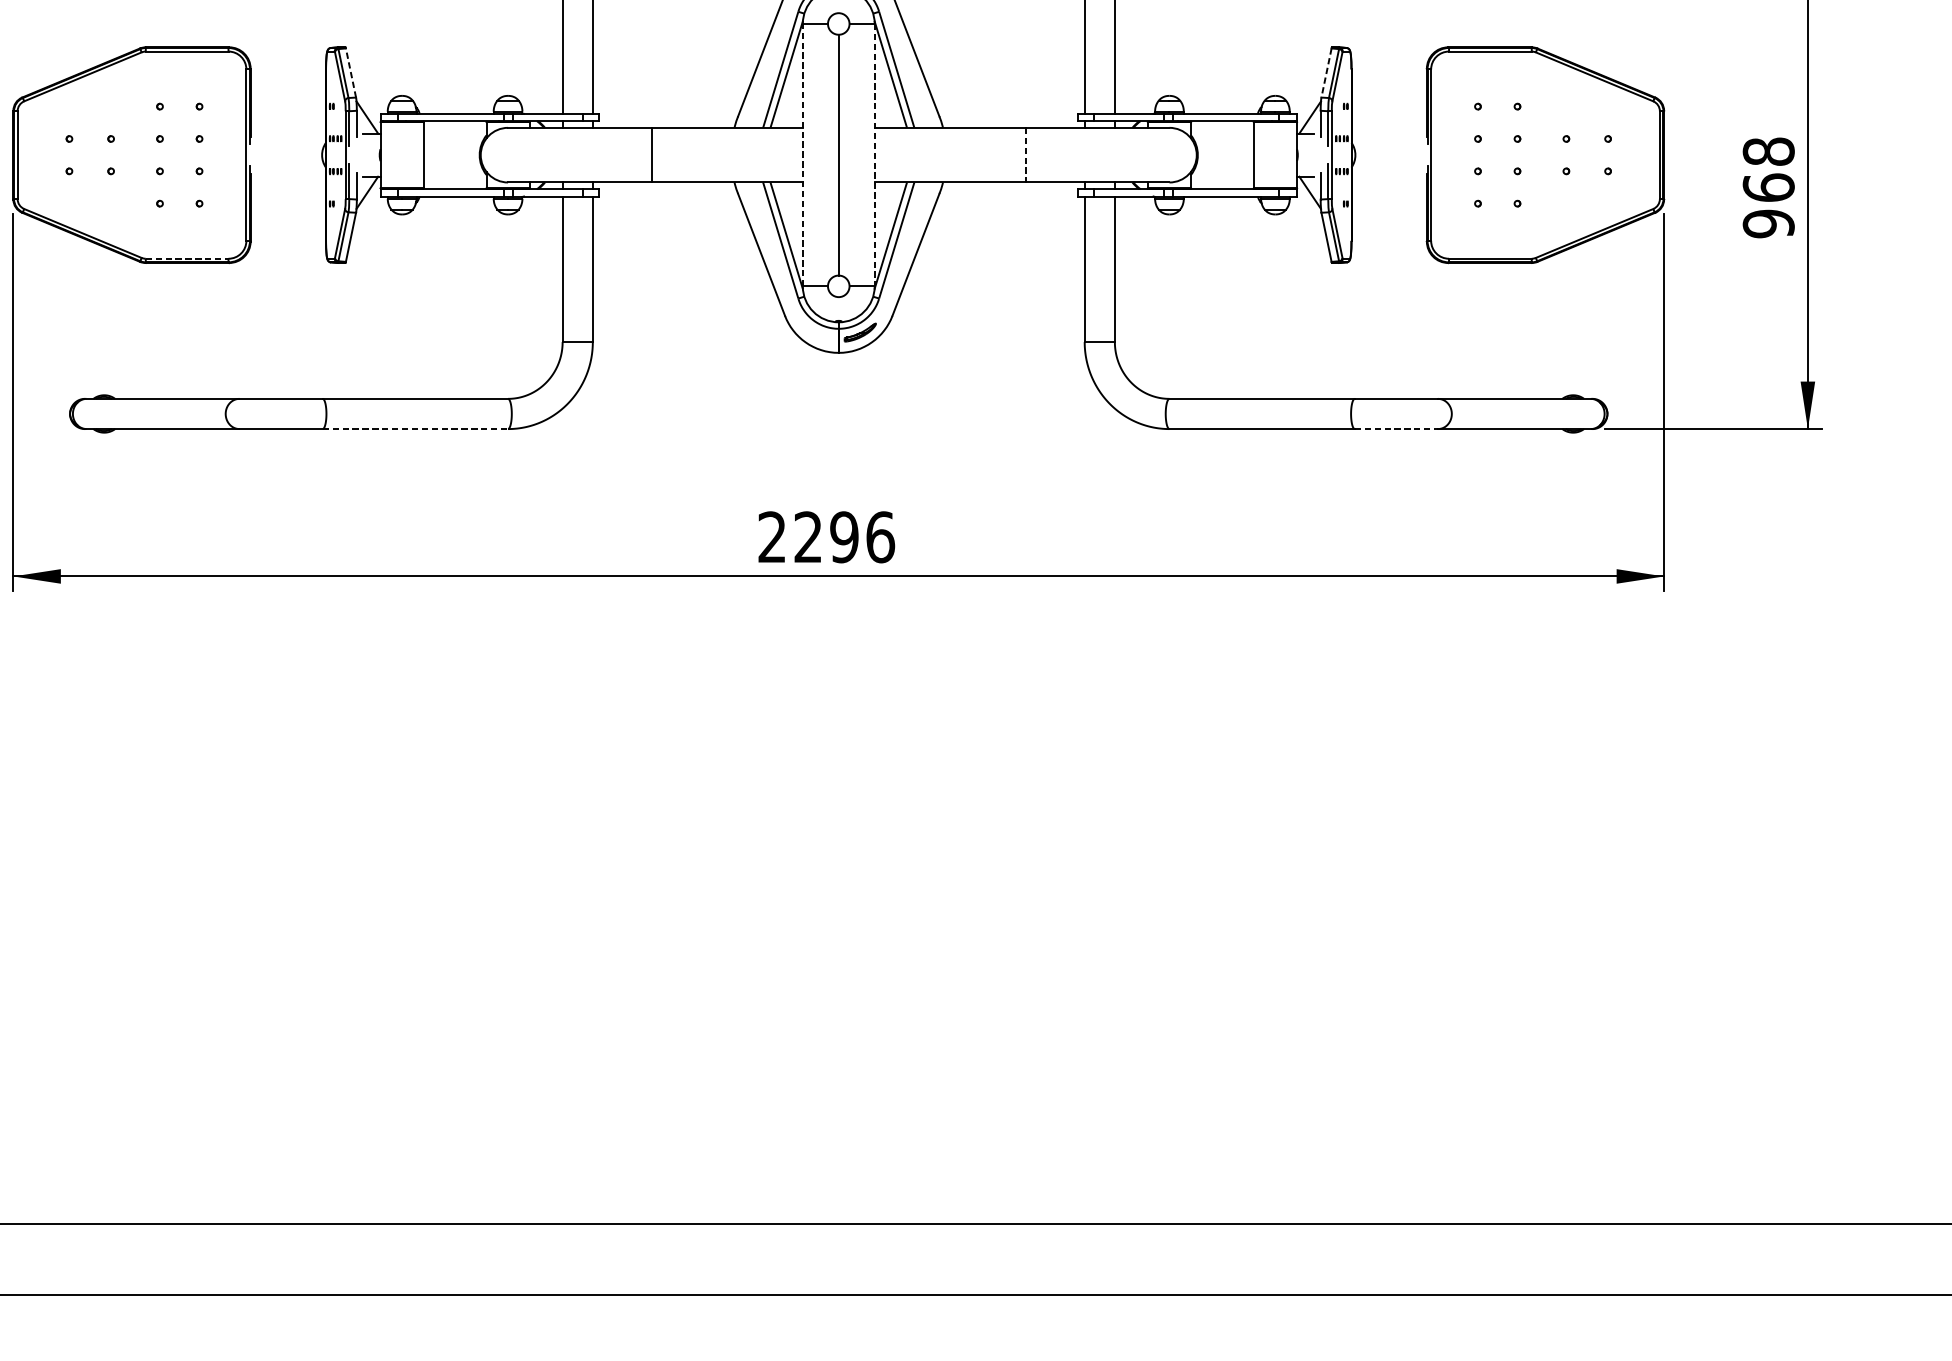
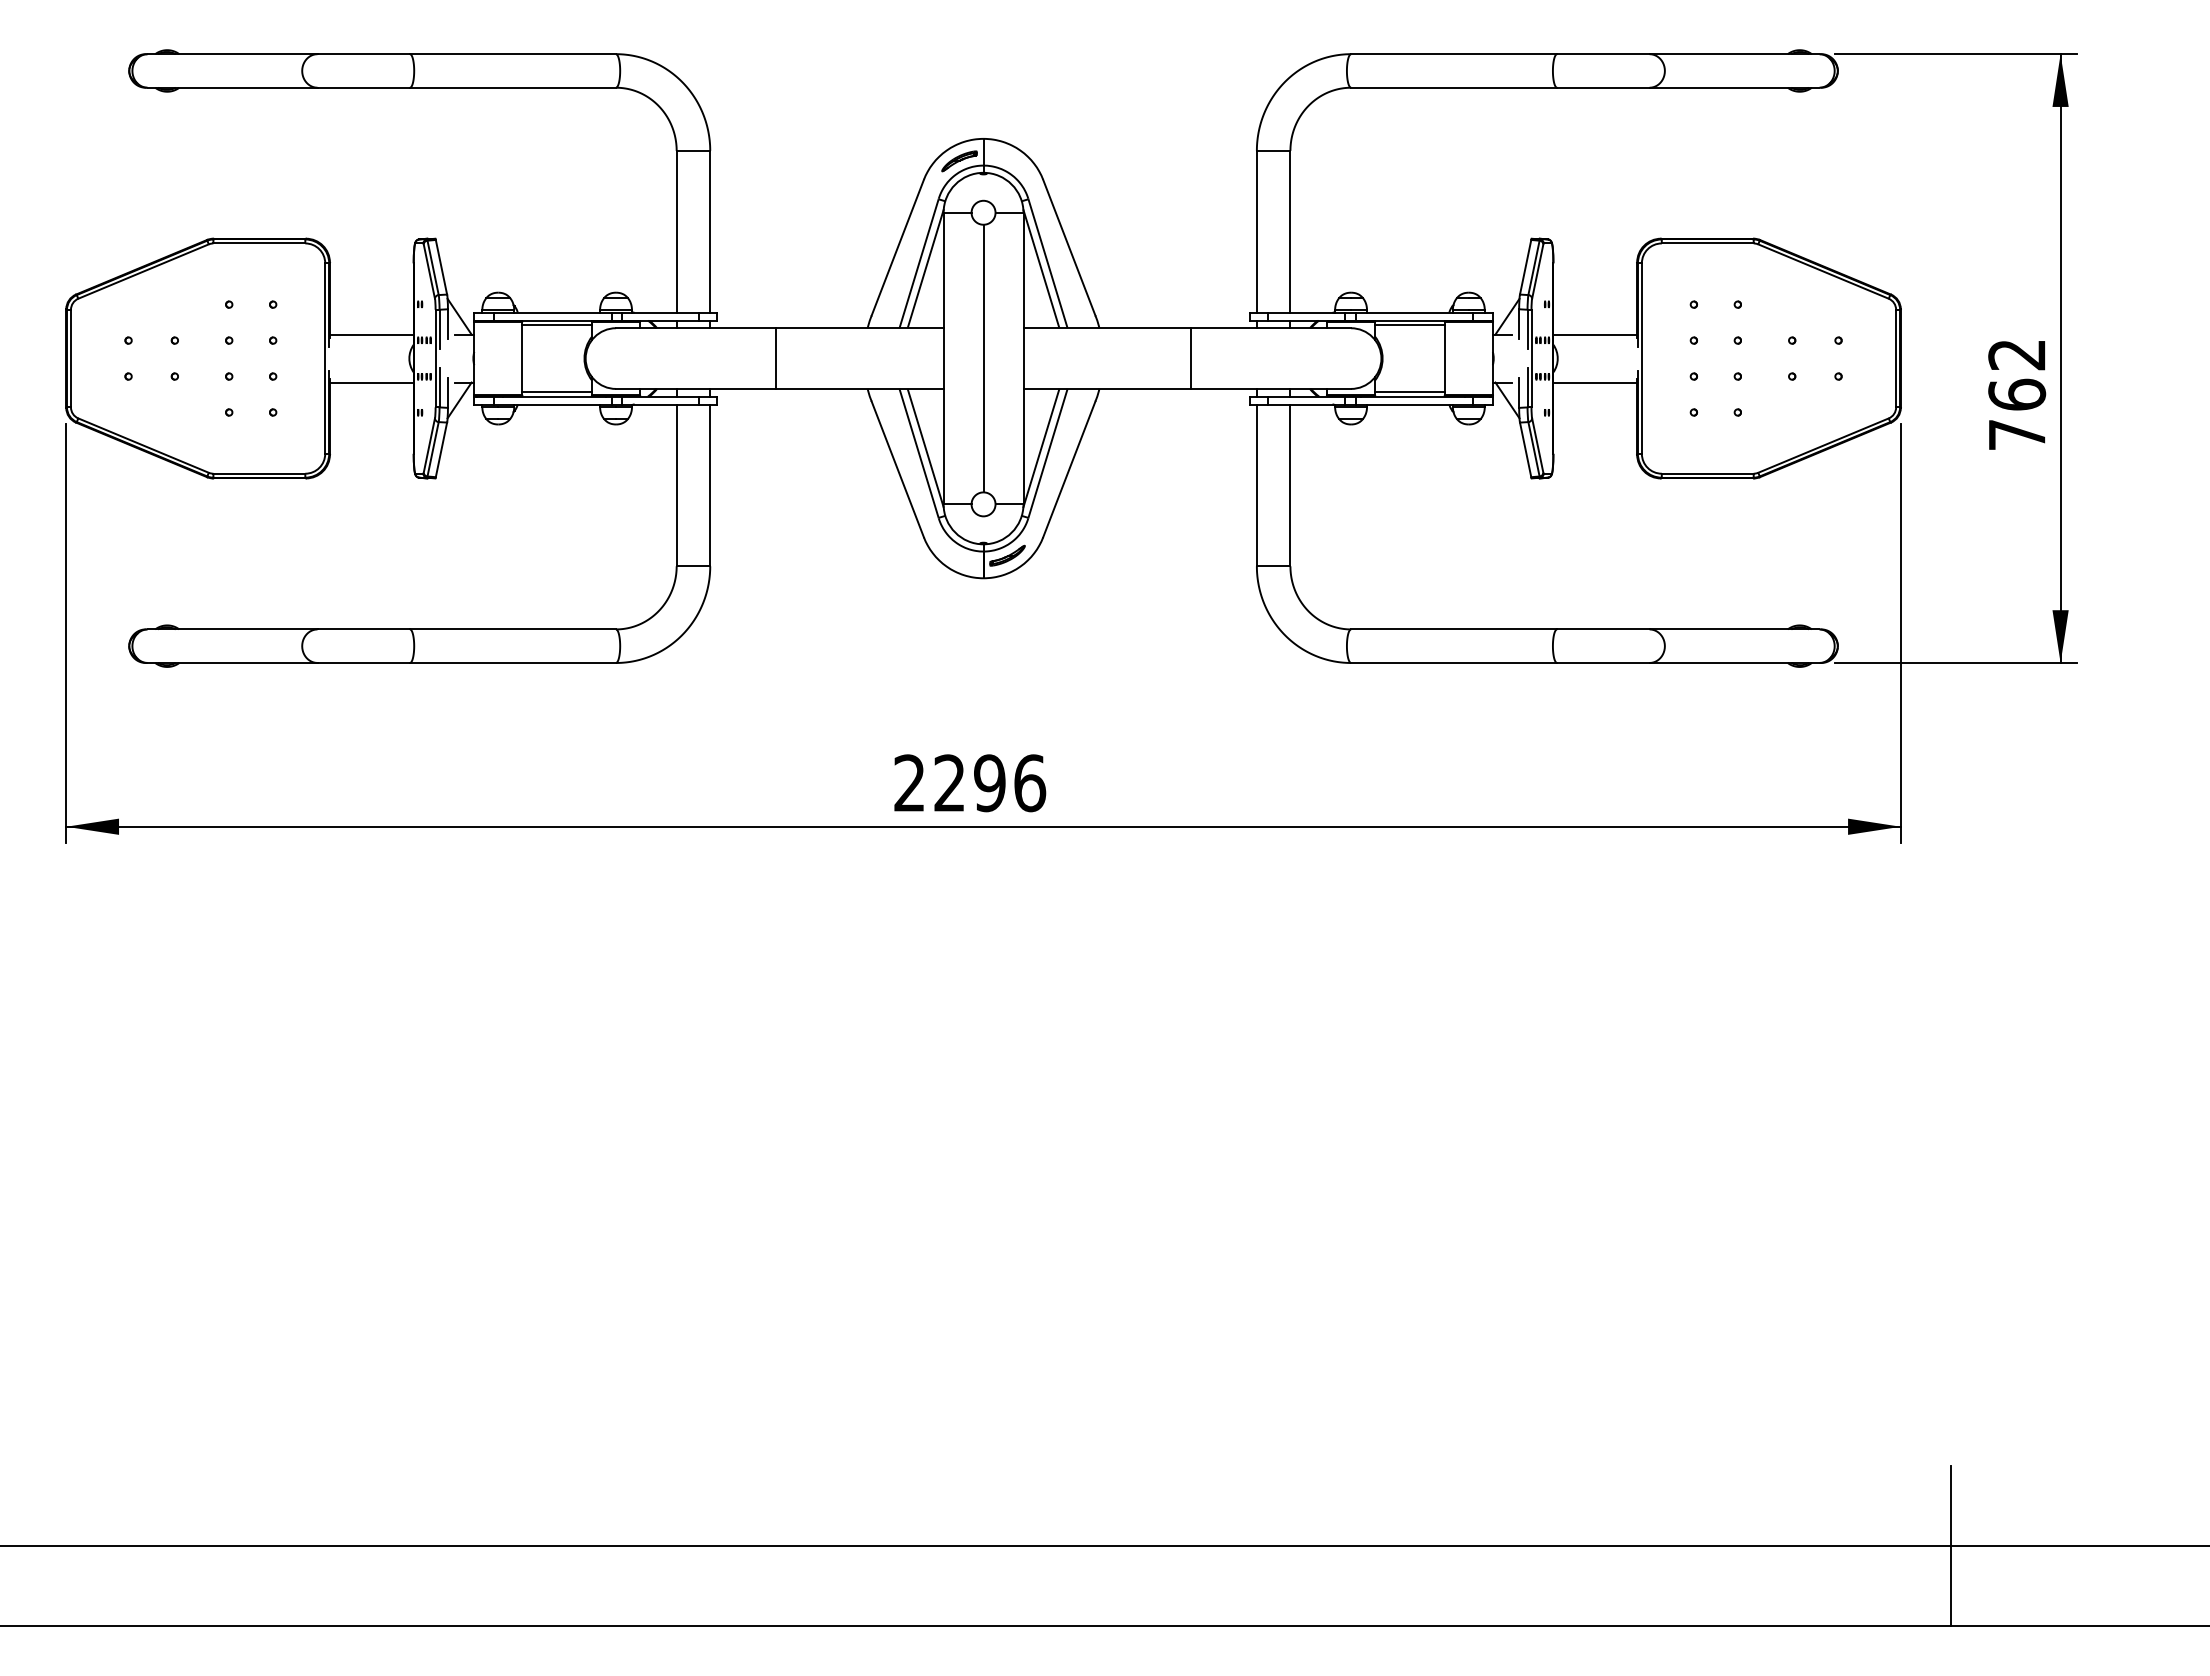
line: (351, 73) -> (441, 267), dashed -> solid
line: (1326, 73) -> (1525, 267), dashed -> solid
line: (455, 125) -> (557, 325), added
line: (1222, 125) -> (1409, 325), added
line: (288, 133) -> (371, 334), added
line: (1389, 133) -> (1595, 334), added
line: (802, 155) -> (943, 358), dashed -> solid
line: (874, 155) -> (1023, 358), dashed -> solid
line: (1025, 155) -> (1191, 359), dashed -> solid
line: (288, 176) -> (371, 382), added
line: (1389, 176) -> (1595, 382), added
line: (455, 184) -> (557, 391), added
line: (1222, 184) -> (1409, 391), added
text: (1769, 187) -> (2017, 394), 968 -> 762
line: (187, 258) -> (259, 473), dashed -> solid
line: (415, 428) -> (513, 662), dashed -> solid
line: (1396, 428) -> (1603, 662), dashed -> solid
line: (1709, 1223) -> (1951, 1545), added

